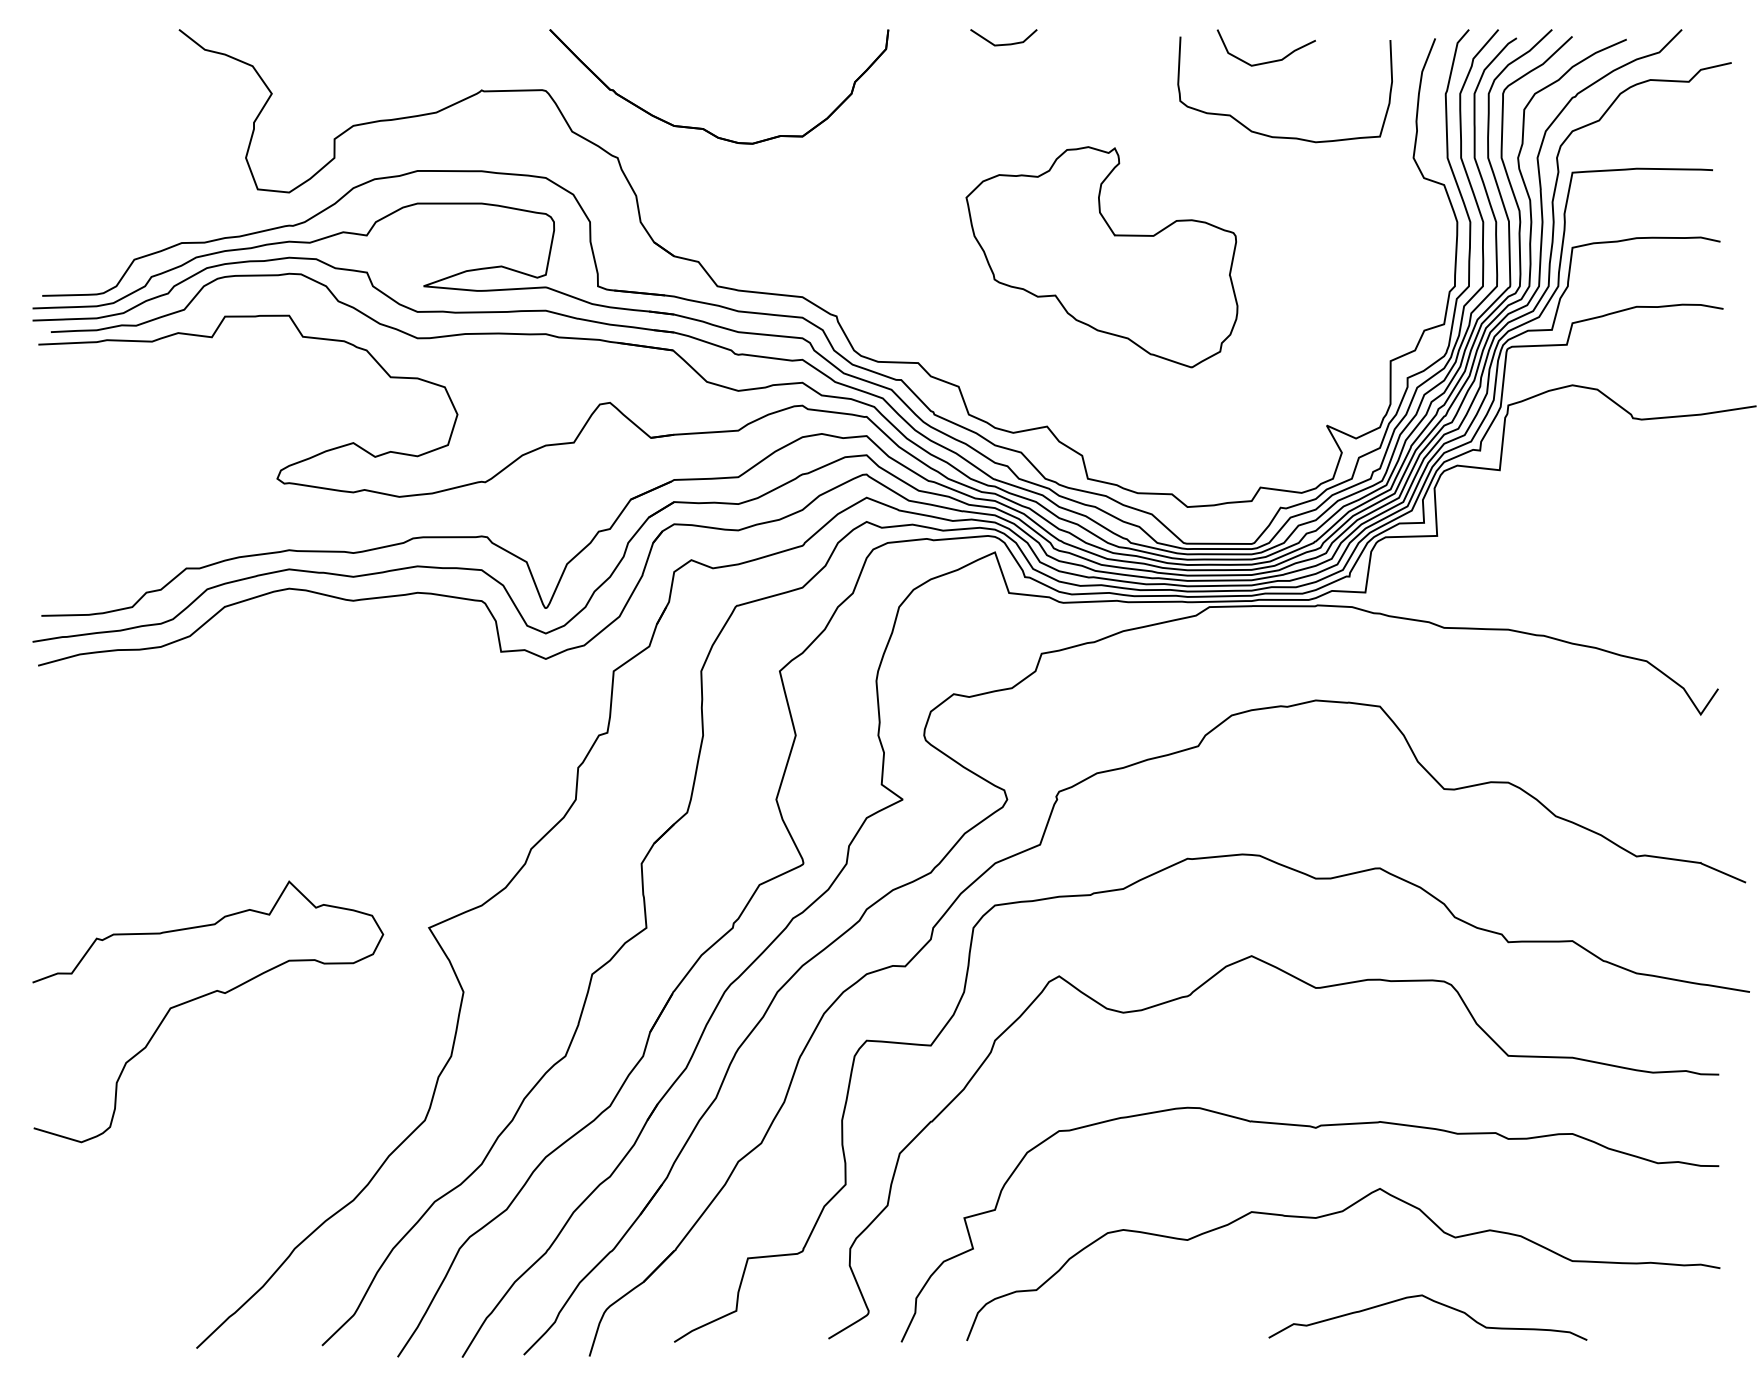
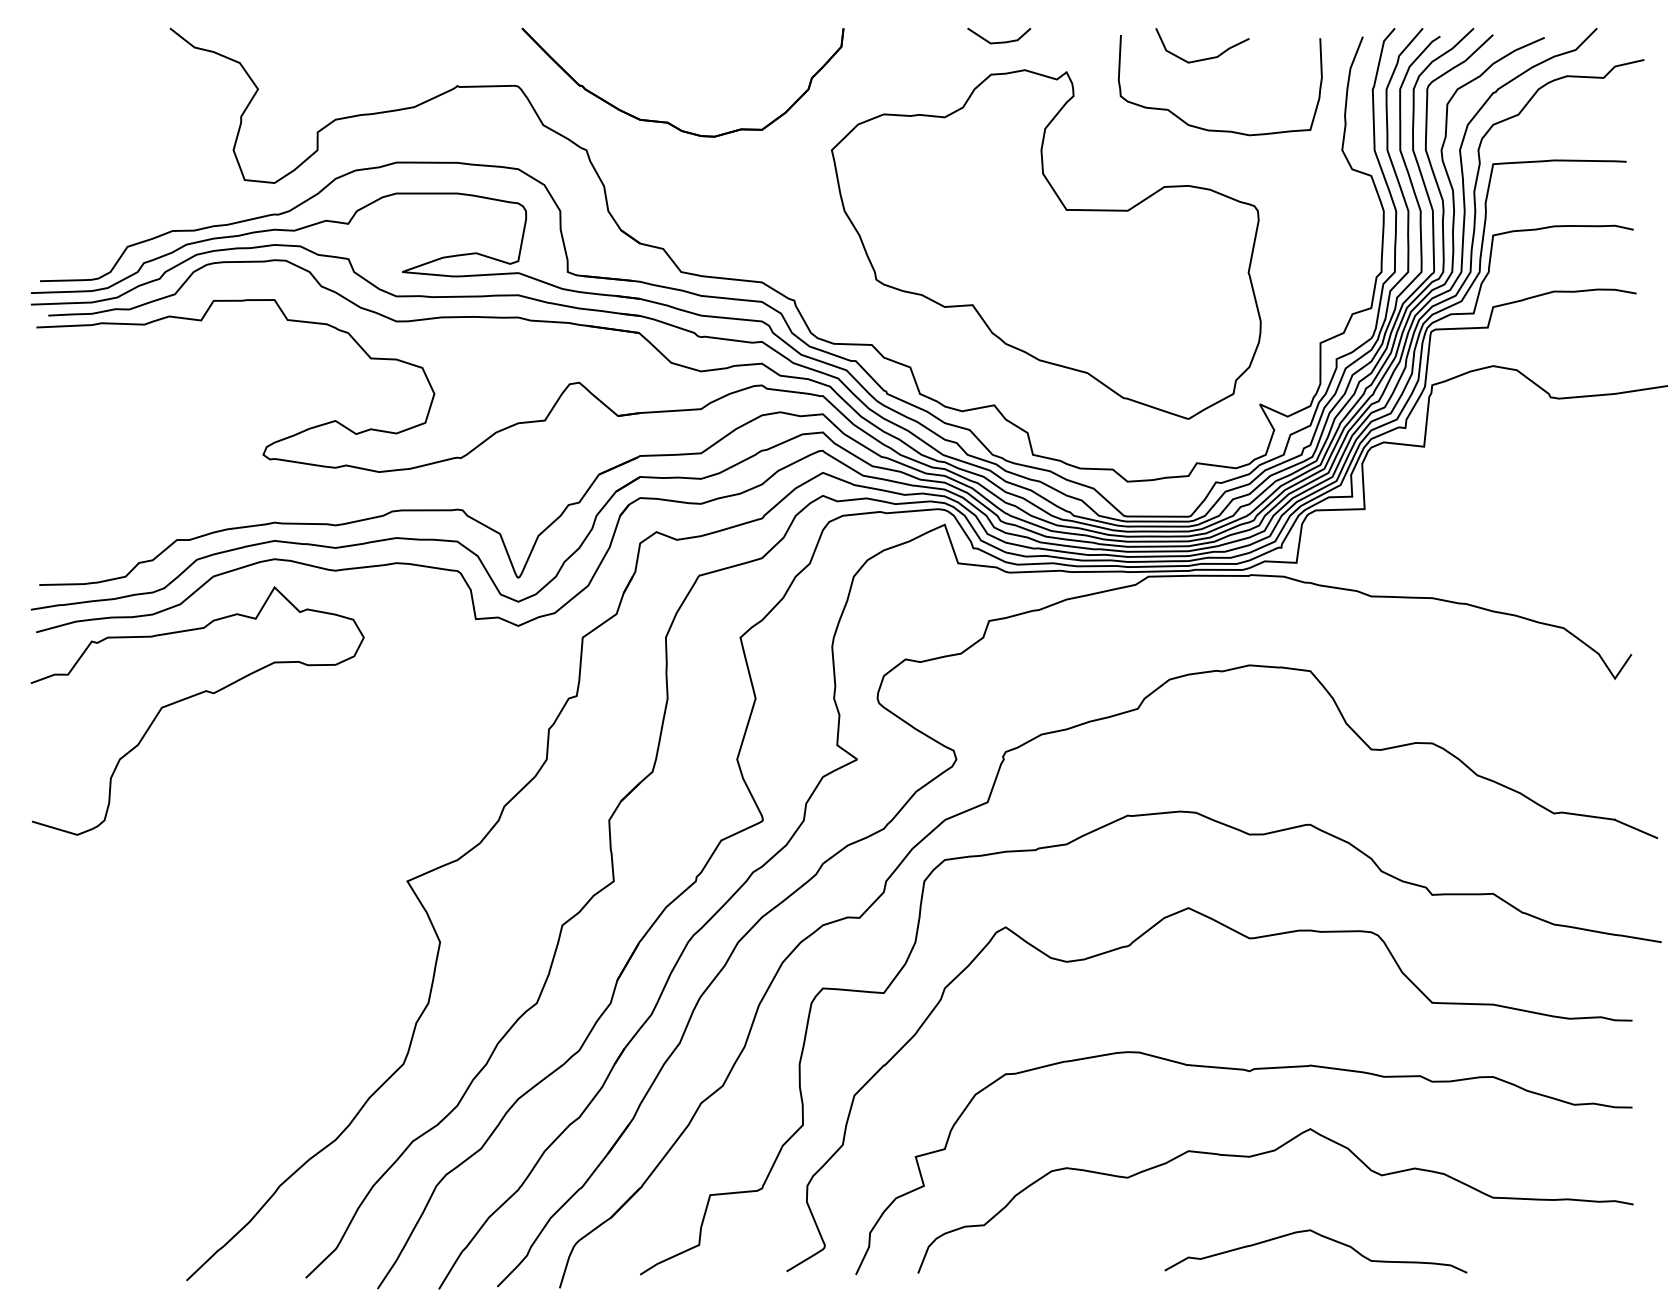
line: (1004, 43) -> (999, 41), moved
part: (1102, 257) -> (1046, 244), size x1.67
curve: (202, 997) -> (192, 697), moved
curve: (1432, 1301) -> (1320, 1236), moved

